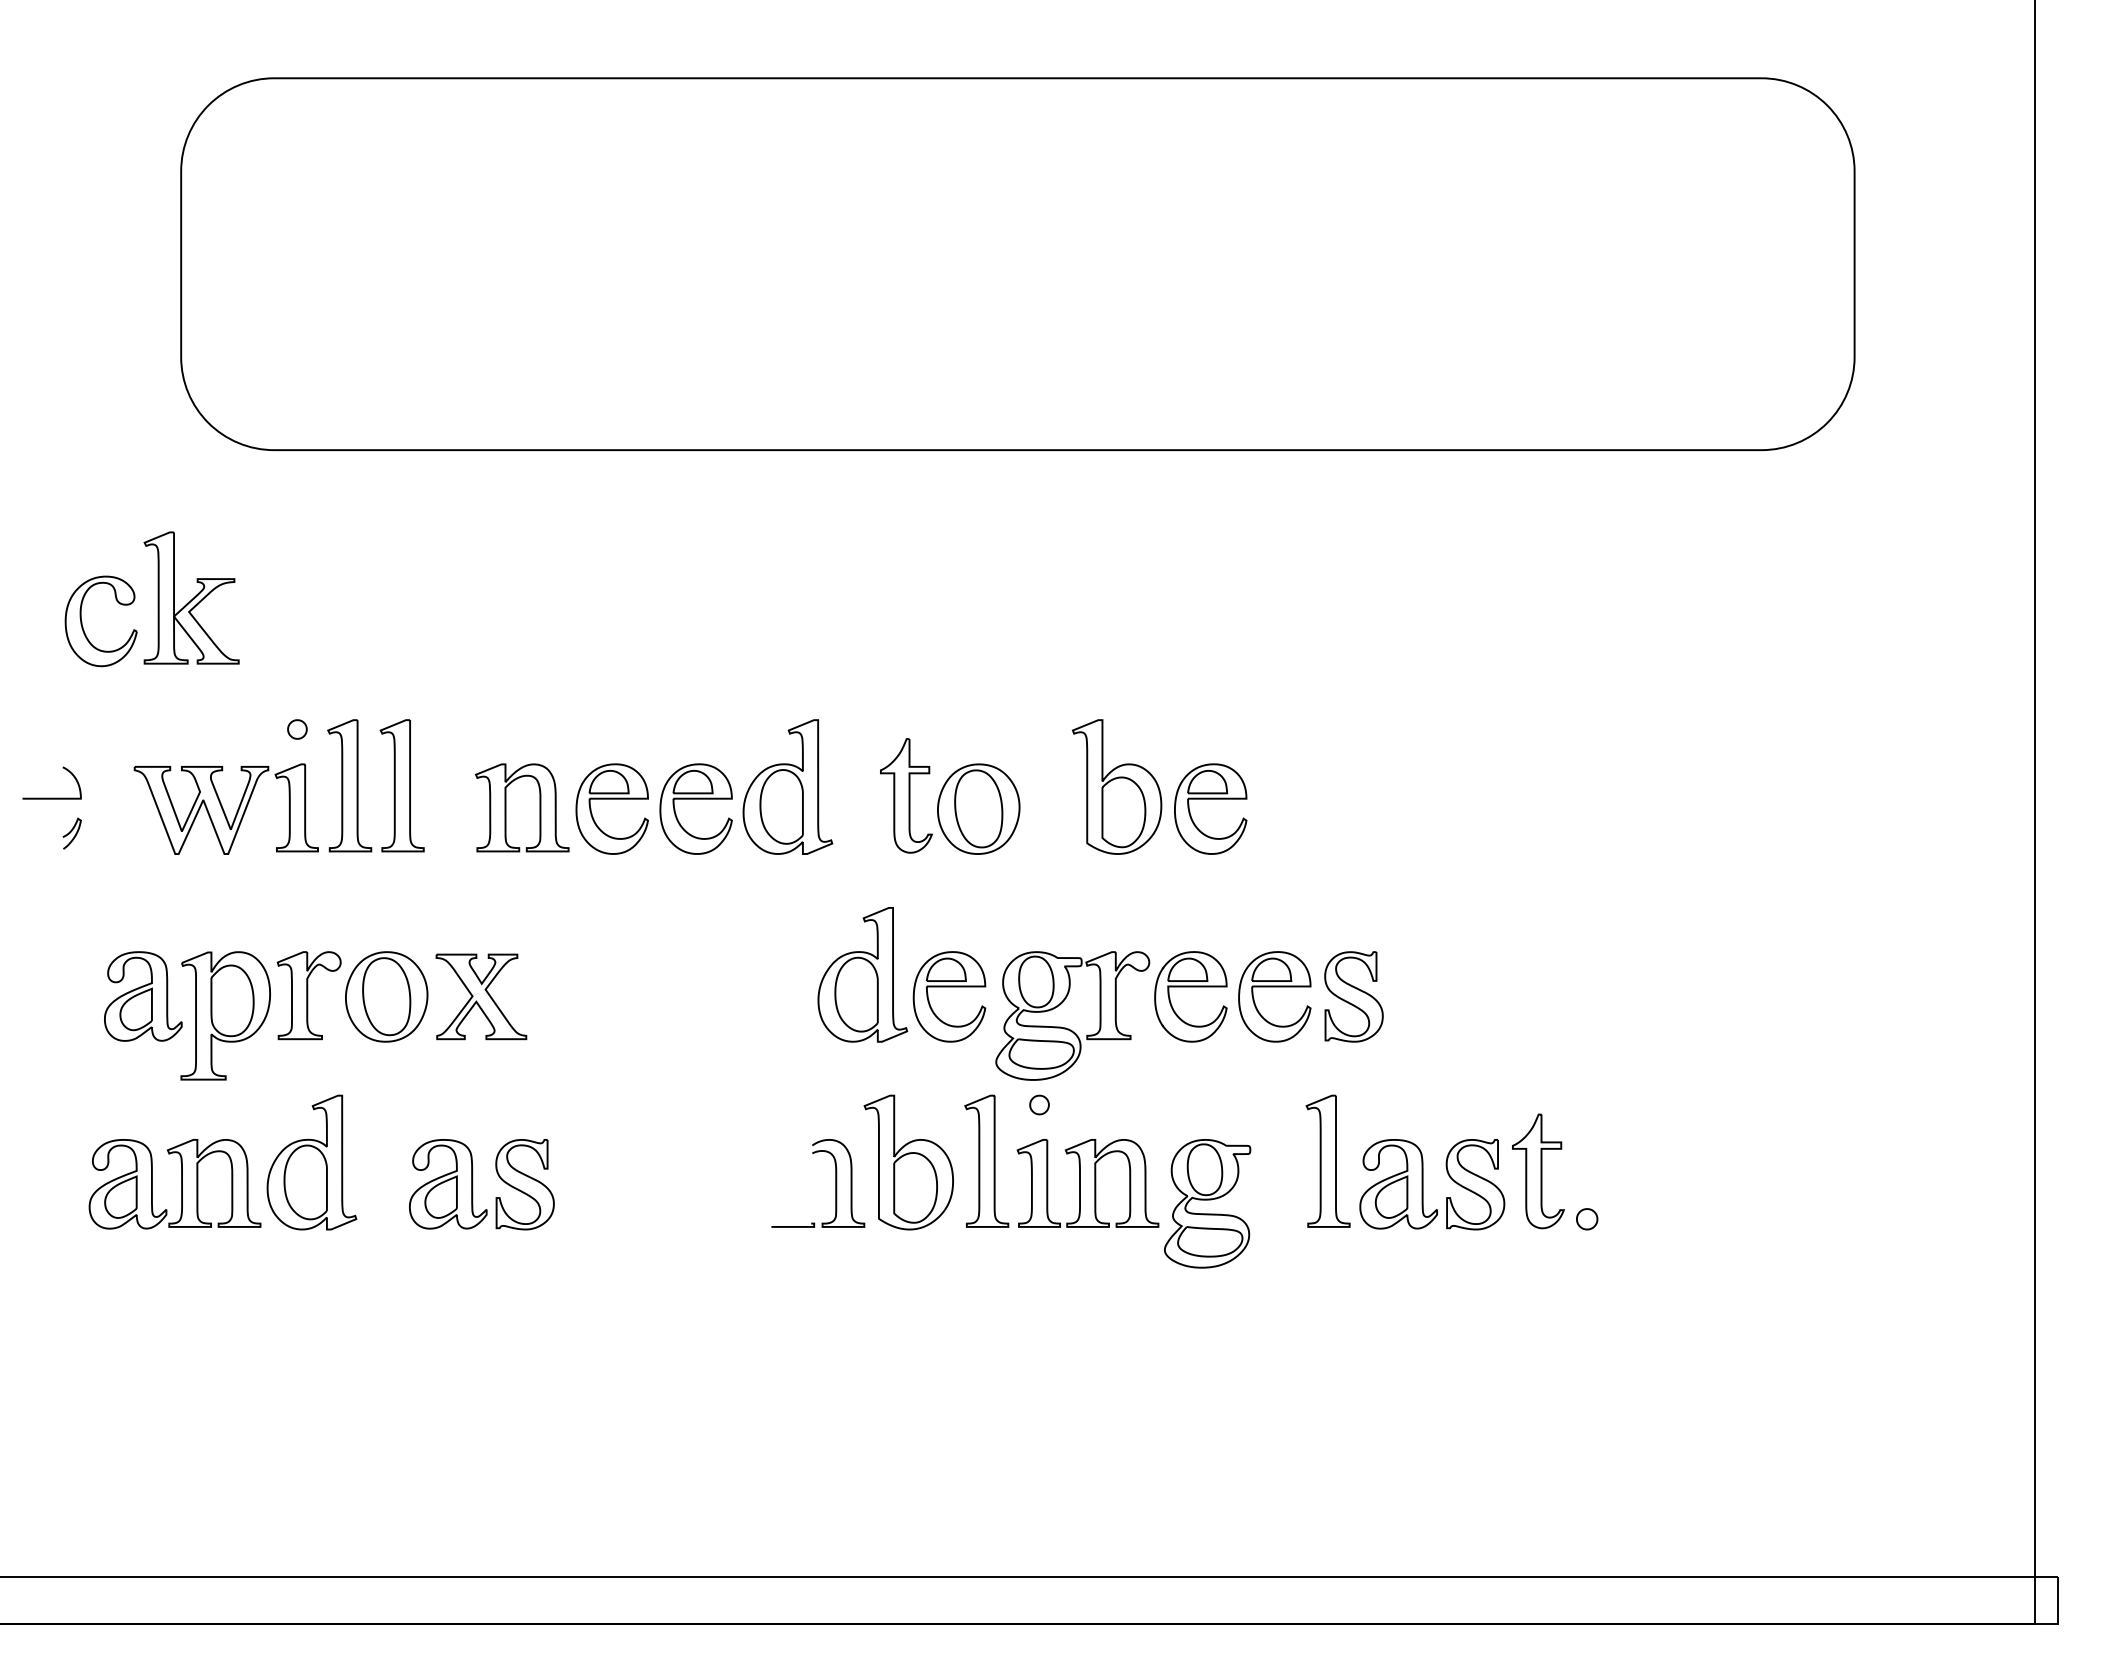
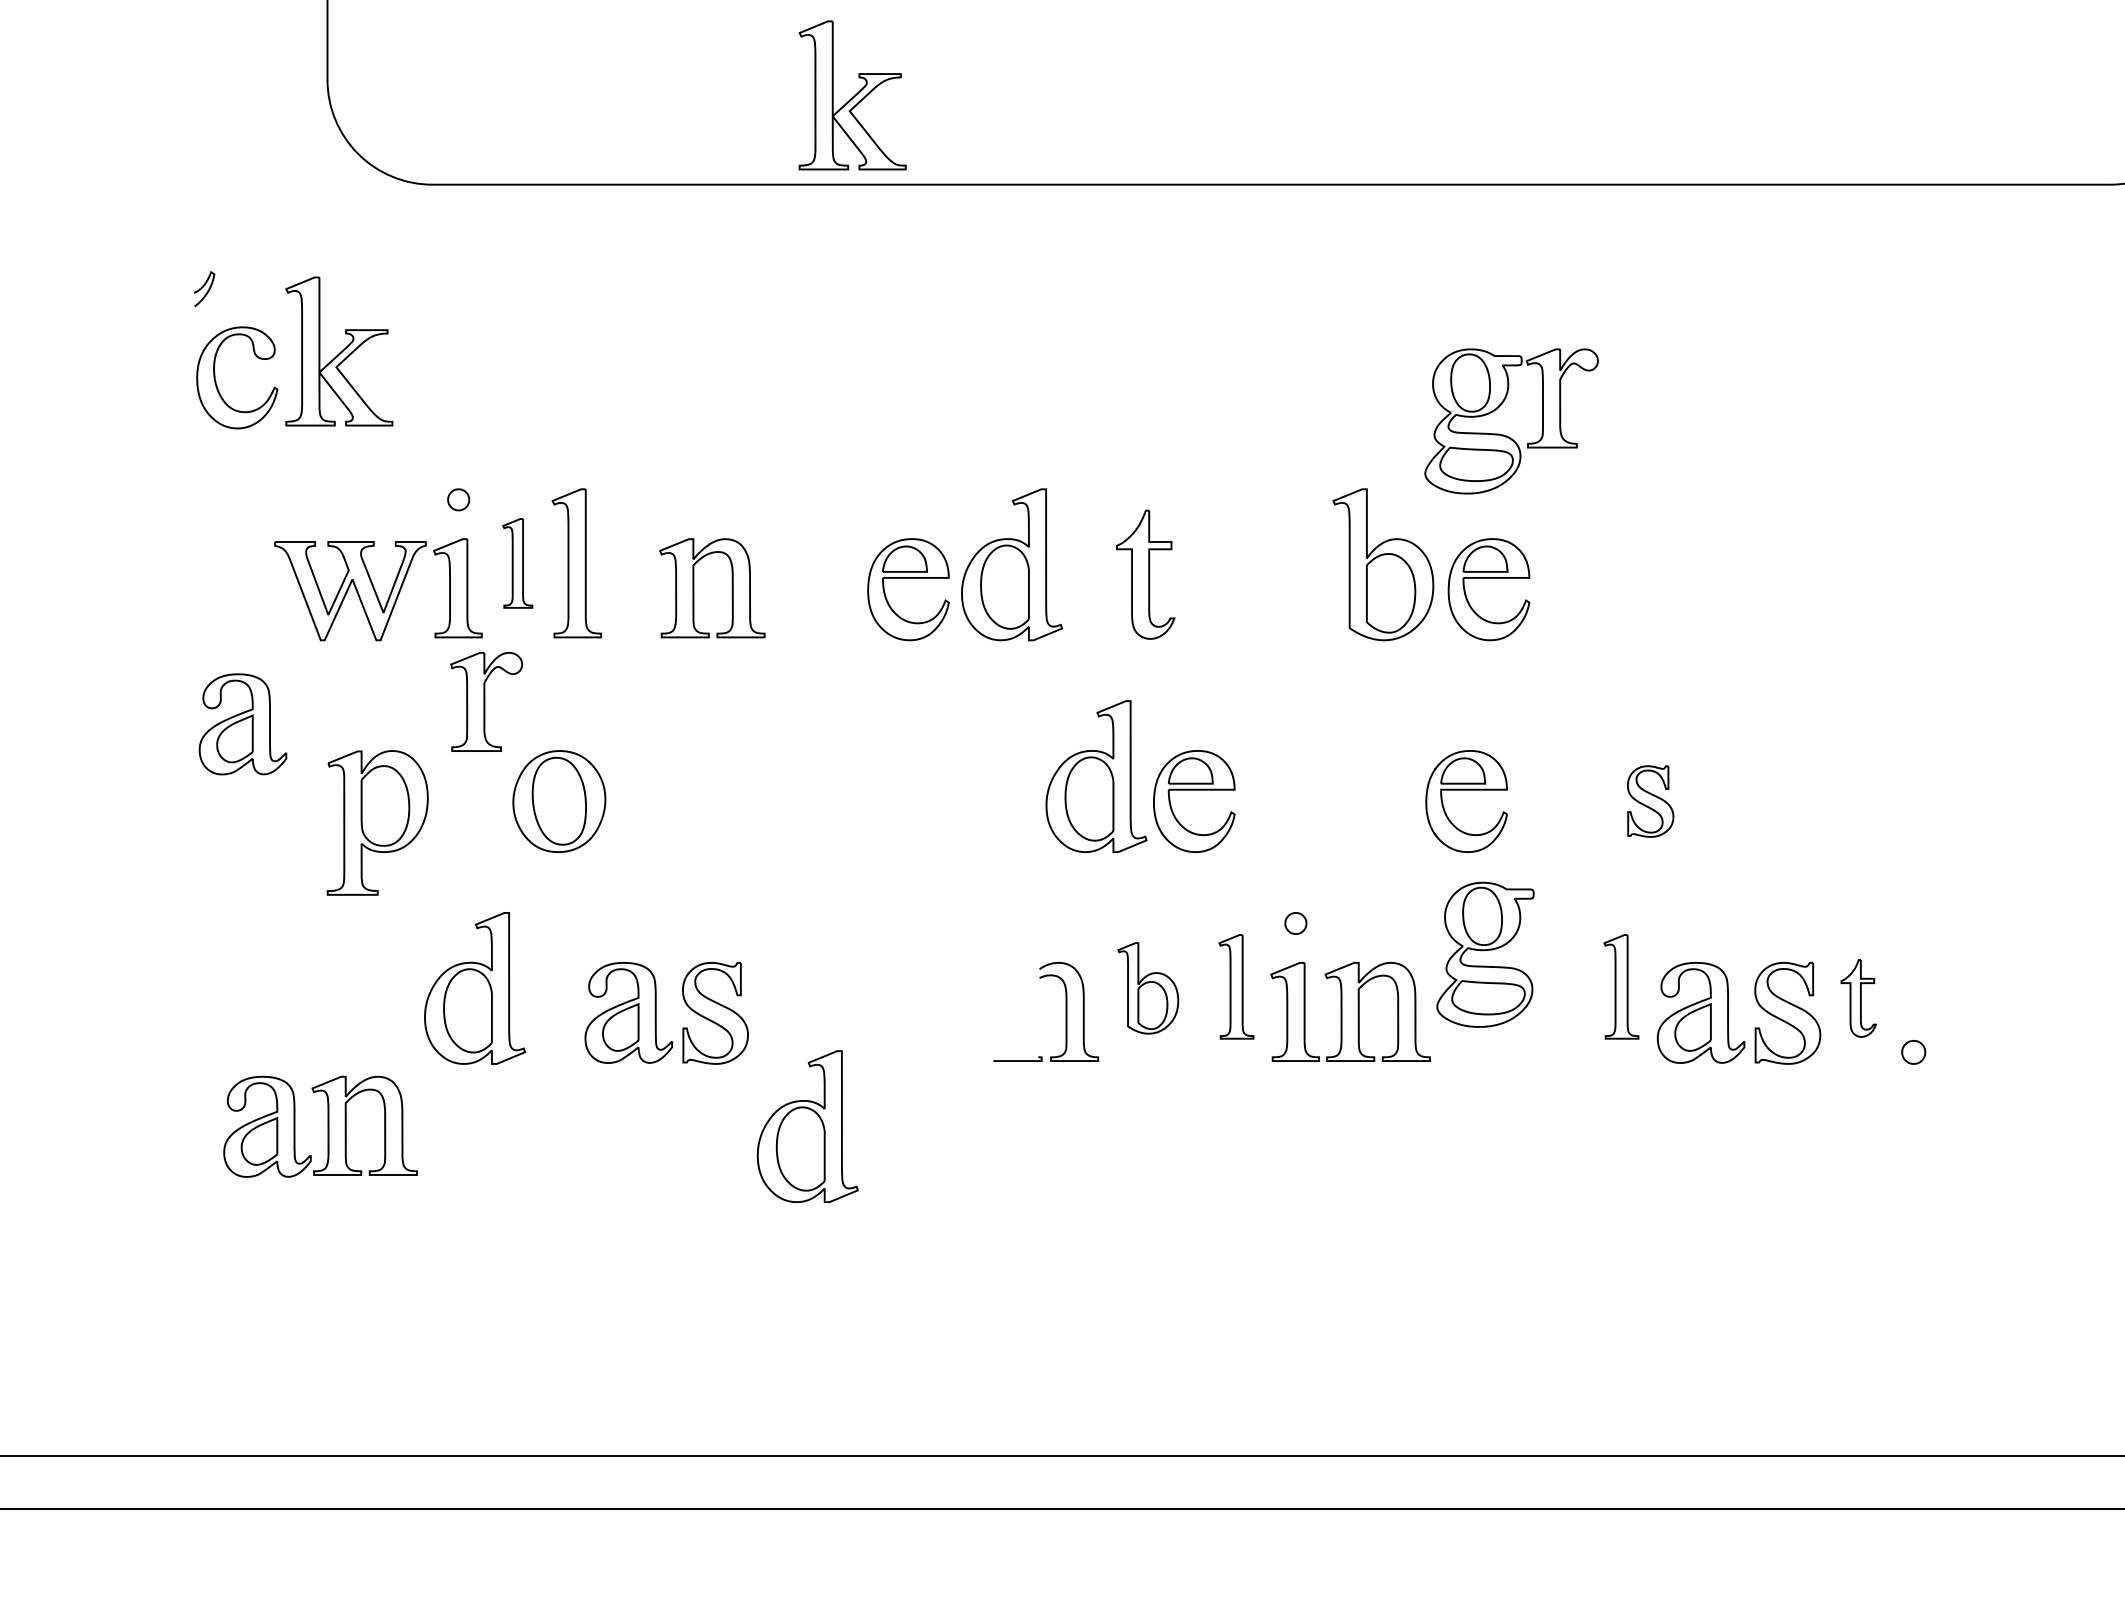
part: (646, 370) -> (852, 94), added
part: (349, 785) -> (517, 563), size x0.6
curve: (51, 797) -> (181, 576), removed
part: (611, 799) -> (812, 578), removed
part: (978, 808) -> (1227, 588), removed
curve: (71, 832) -> (203, 287), moved
part: (1274, 987) -> (1560, 790), removed
part: (308, 995) -> (485, 701), moved
part: (143, 996) -> (243, 724), moved
part: (481, 996) -> (666, 801), removed
part: (1353, 996) -> (1650, 801), size x0.7
part: (1066, 1027) -> (1504, 434), moved
part: (986, 1160) -> (1236, 986), size x0.7
part: (1327, 1160) -> (1620, 986), size x0.7
part: (908, 1162) -> (1148, 988), size x0.6
part: (1538, 1171) -> (1858, 998), size x0.6
part: (181, 1184) -> (327, 1127), moved
part: (1207, 1203) -> (1485, 954), moved
part: (606, 1284) -> (807, 1125), added

